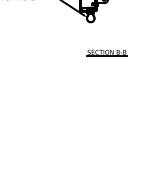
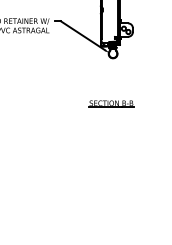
part: (107, 52) -> (111, 103), moved

